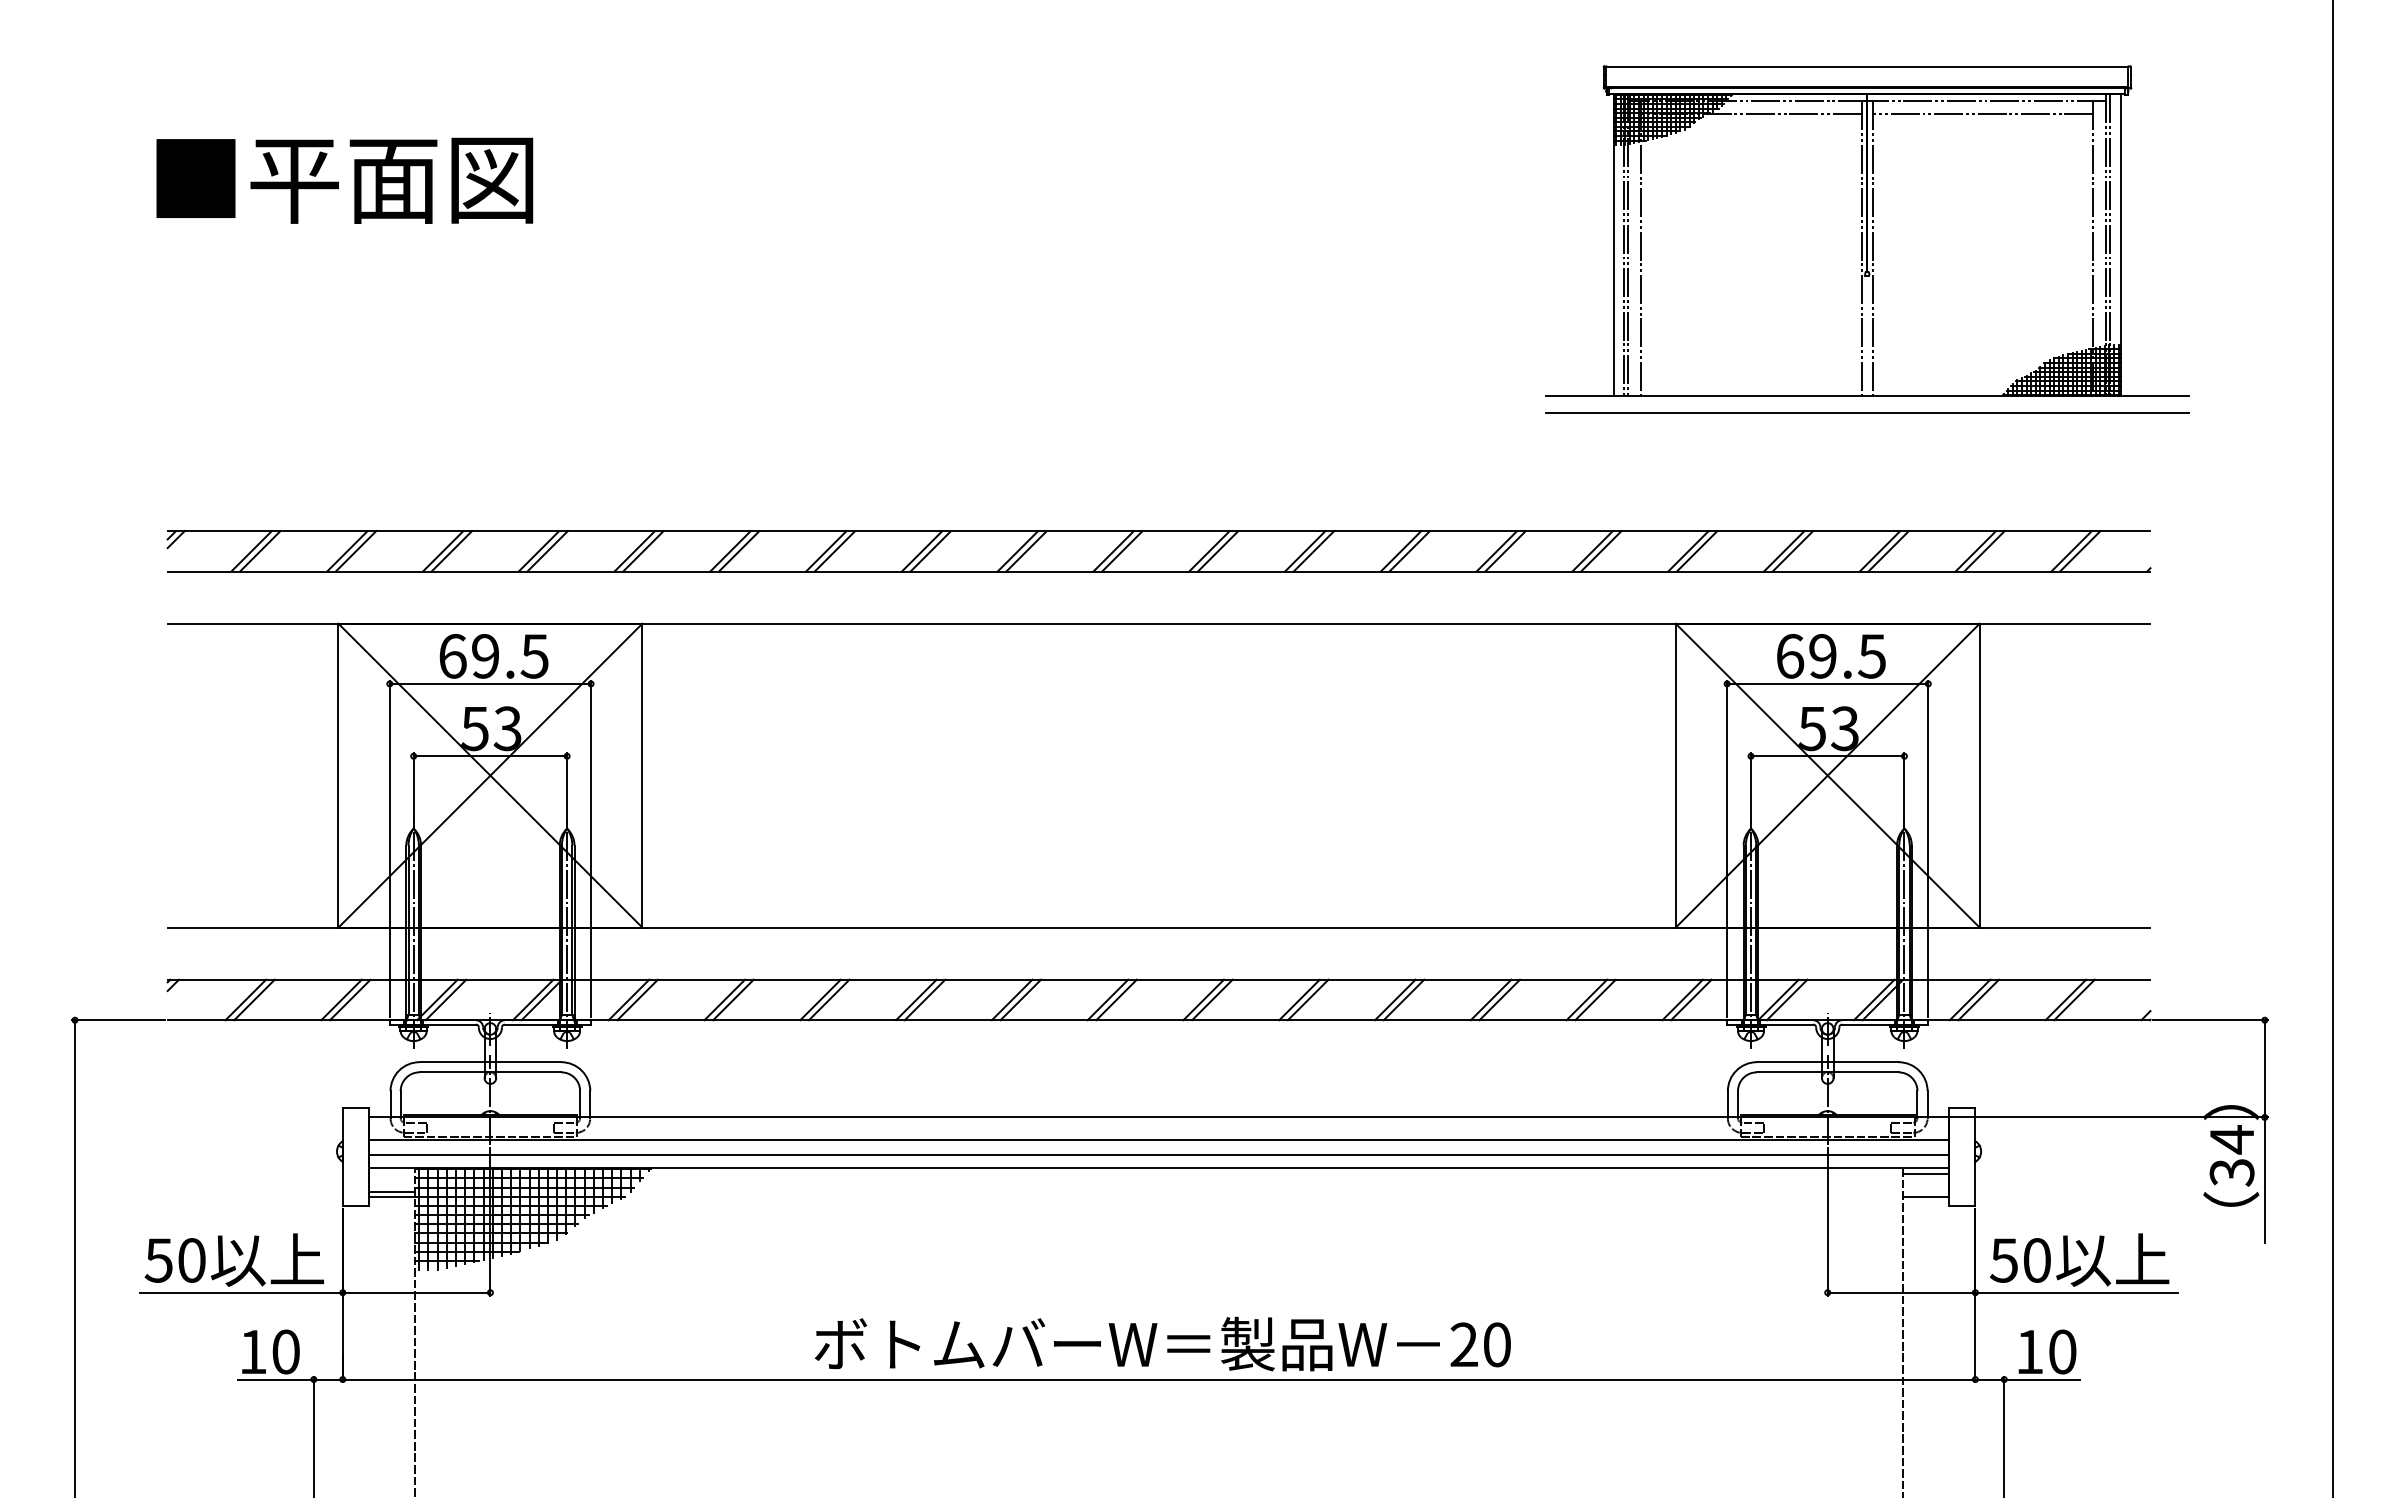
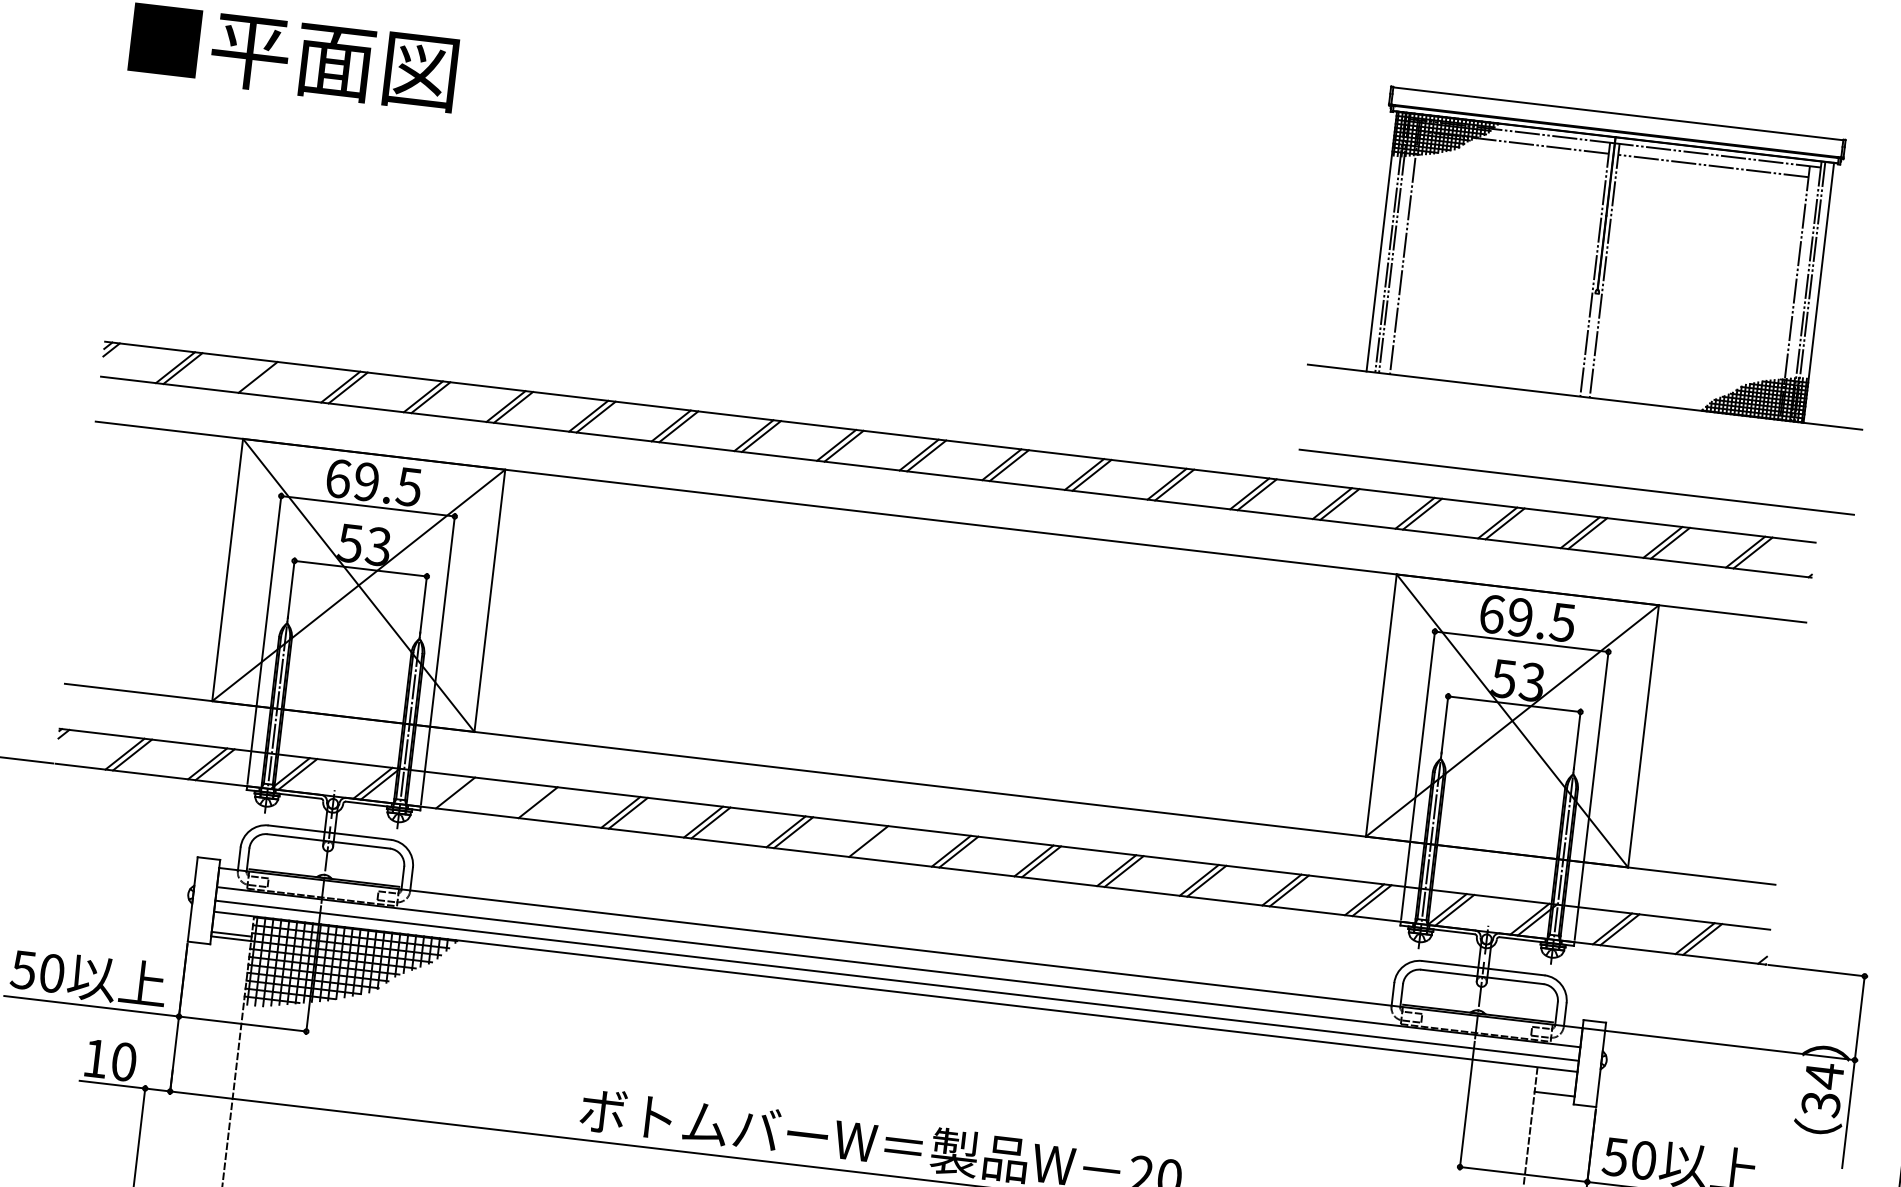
line: (1867, 412) -> (1577, 481), moved
line: (355, 551) -> (265, 378), removed
line: (637, 999) -> (462, 793), removed
line: (733, 999) -> (545, 803), removed
line: (1116, 999) -> (876, 841), removed
line: (1925, 1173) -> (1556, 1074), removed

